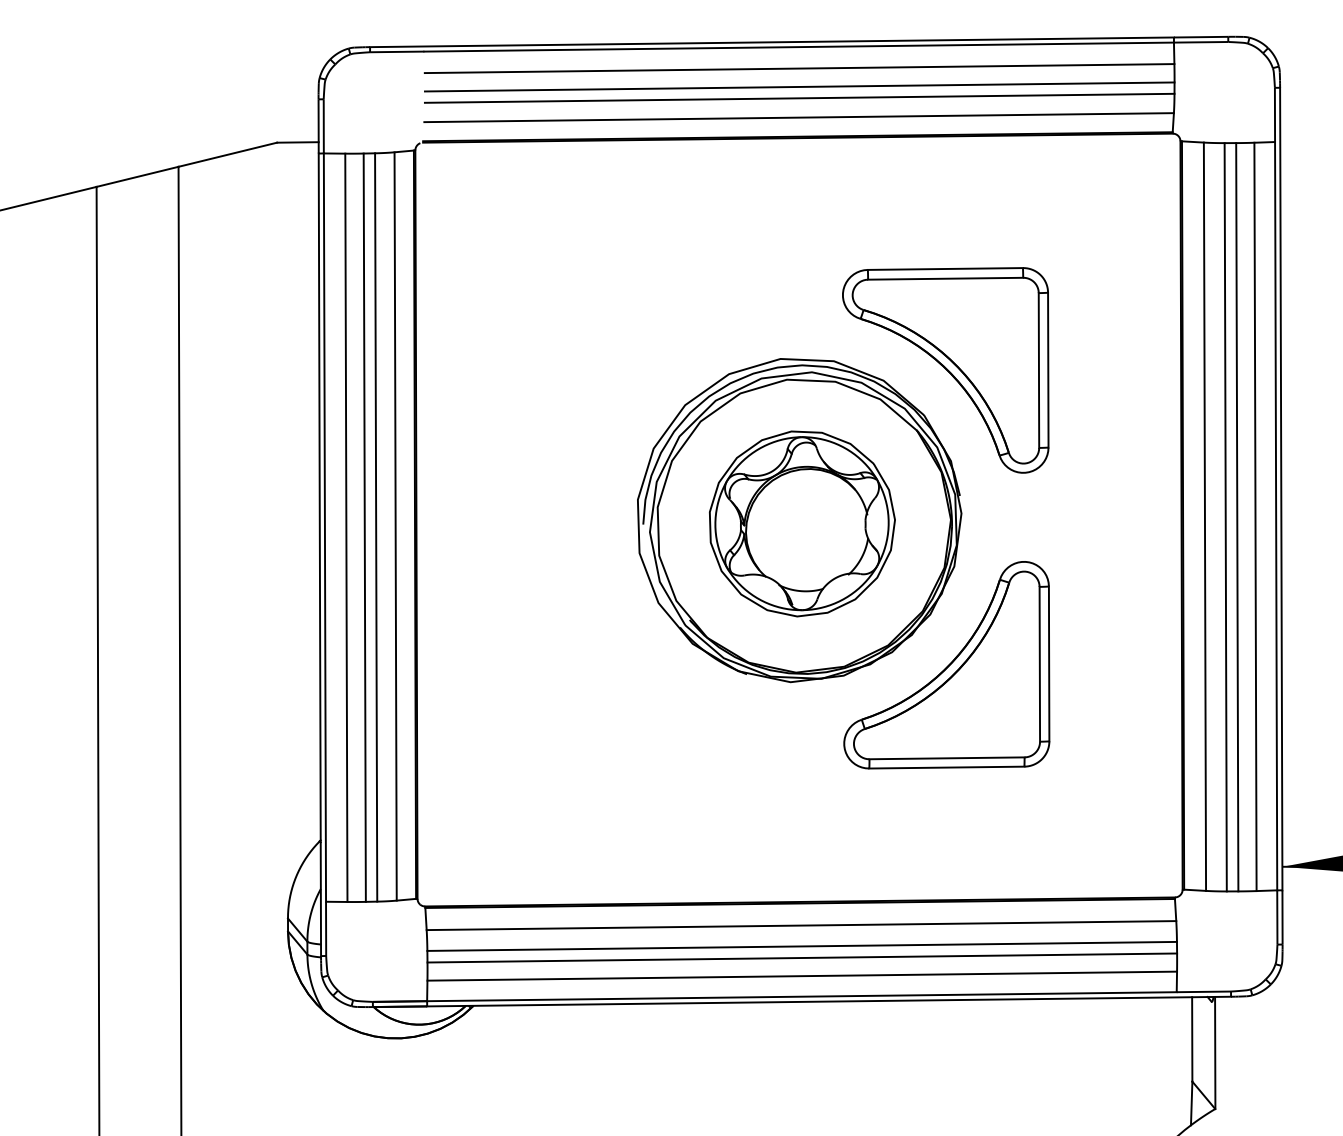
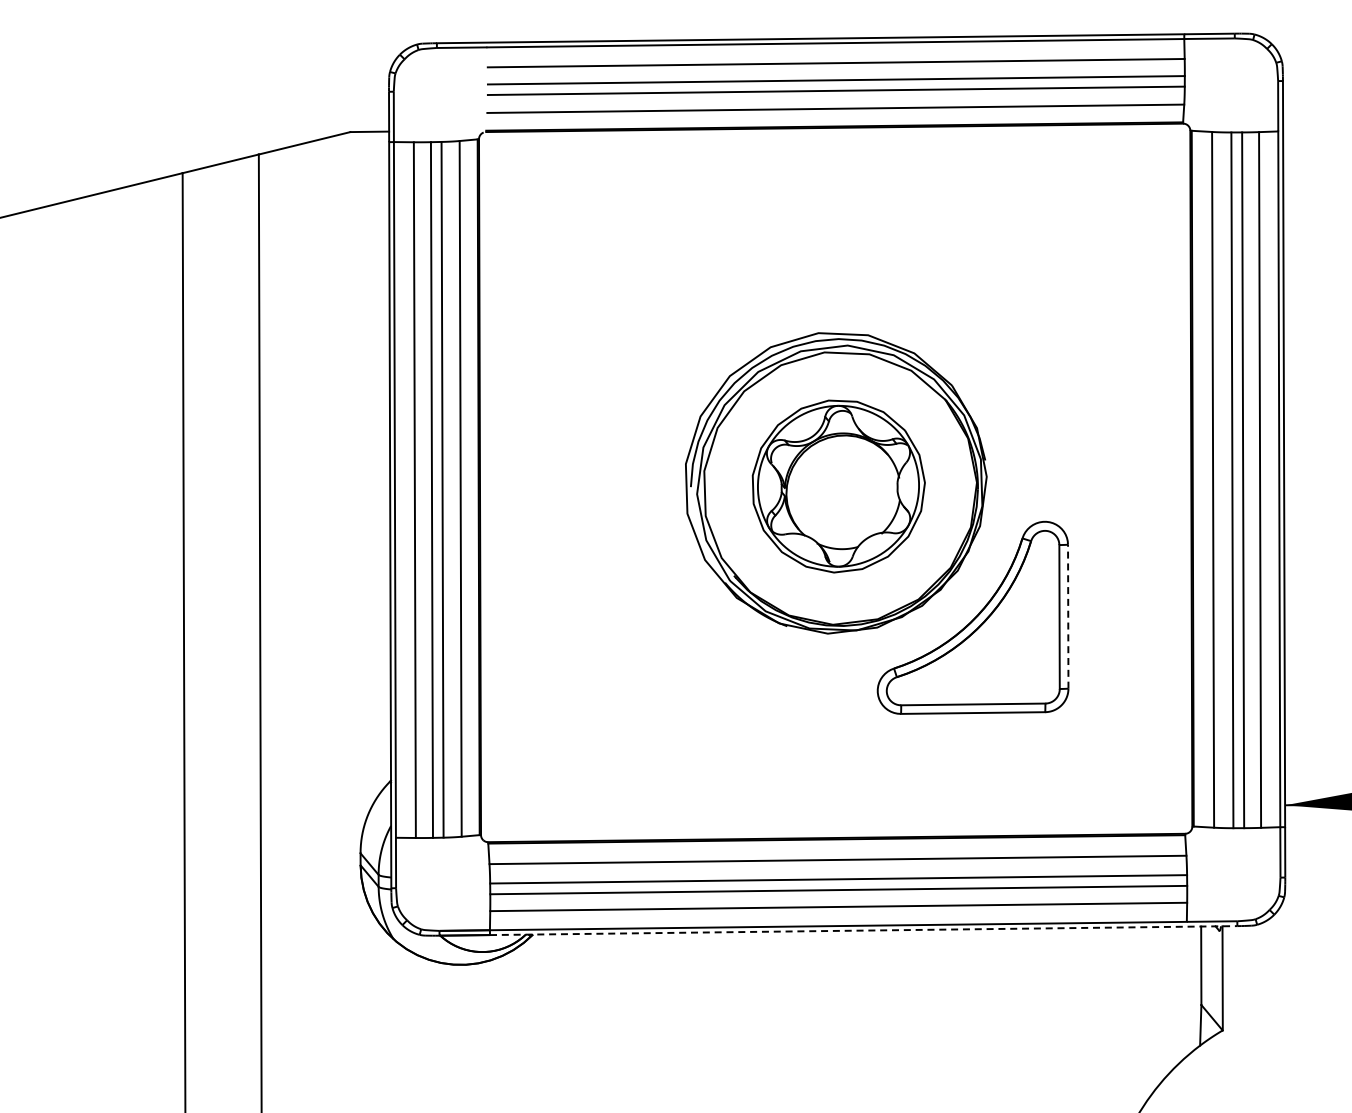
part: (945, 370) -> (971, 343), removed
line: (1049, 663) -> (1068, 616), solid -> dashed
line: (828, 1001) -> (863, 930), solid -> dashed

